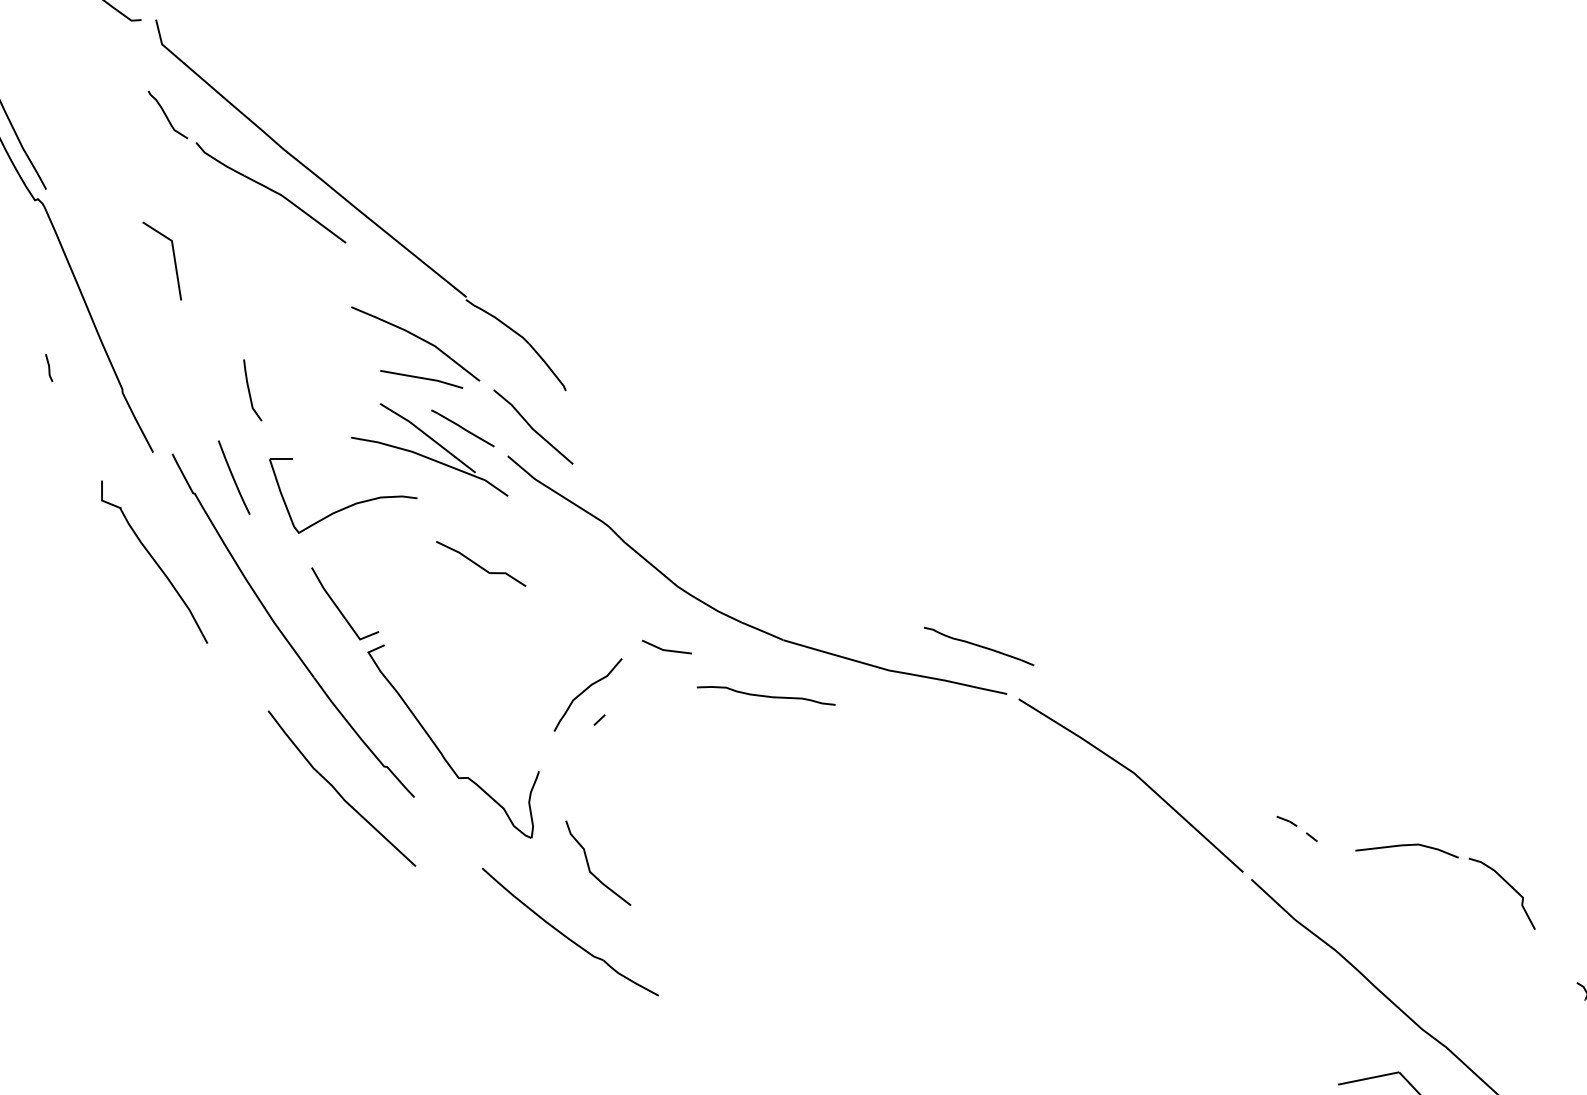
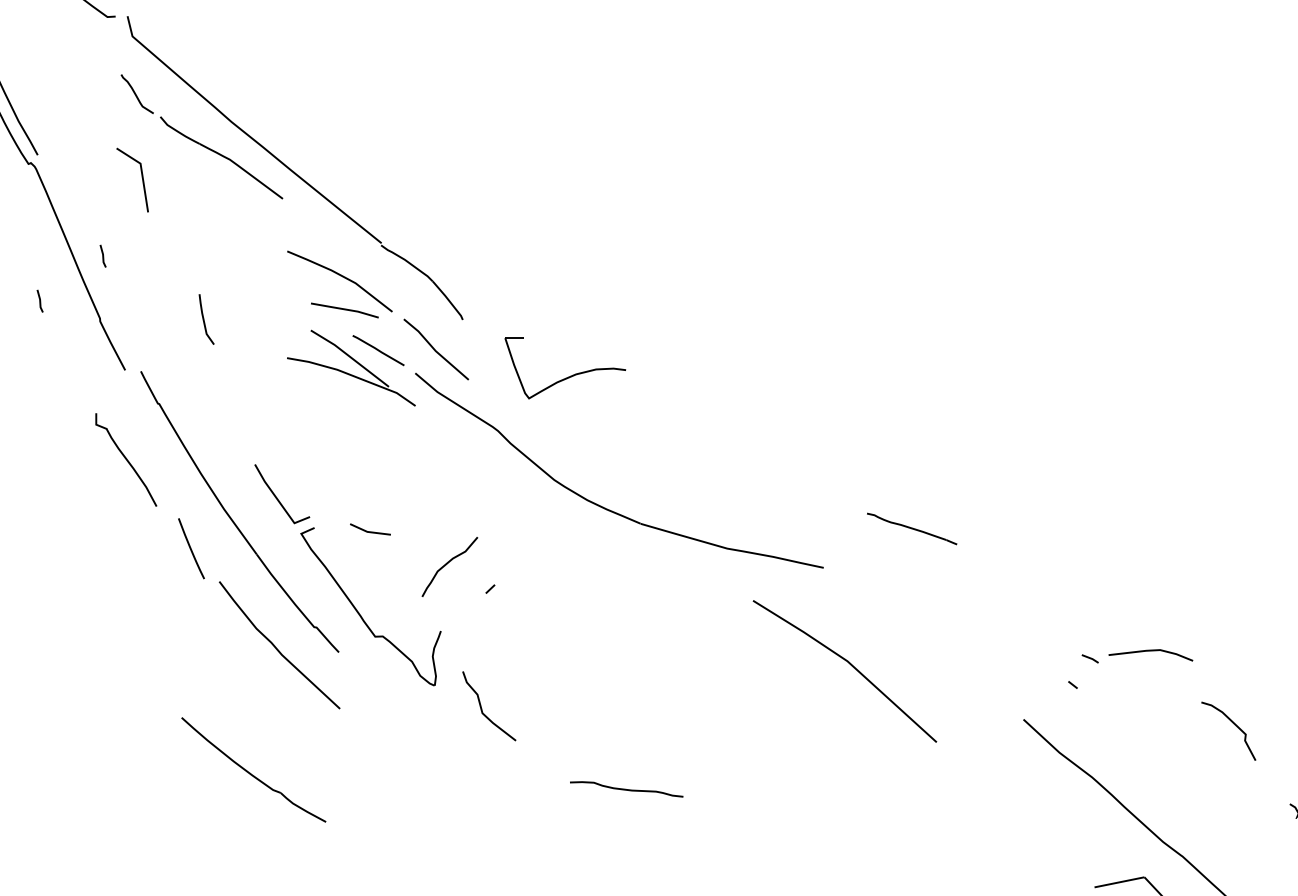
line: (173, 258) -> (141, 178), moved
line: (126, 312) -> (103, 255), added
line: (234, 477) -> (191, 548), moved
part: (348, 505) -> (569, 376), moved
part: (154, 561) -> (126, 459), size x0.7
line: (480, 565) -> (392, 462), removed
part: (979, 646) -> (912, 528), moved
line: (666, 649) -> (370, 531), moved
curve: (585, 691) -> (447, 564), moved
curve: (766, 695) -> (626, 789), moved
line: (1137, 777) -> (850, 664), moved
line: (1286, 820) -> (1089, 658), moved
curve: (1406, 846) -> (1150, 651), moved
part: (570, 931) -> (253, 769), moved

